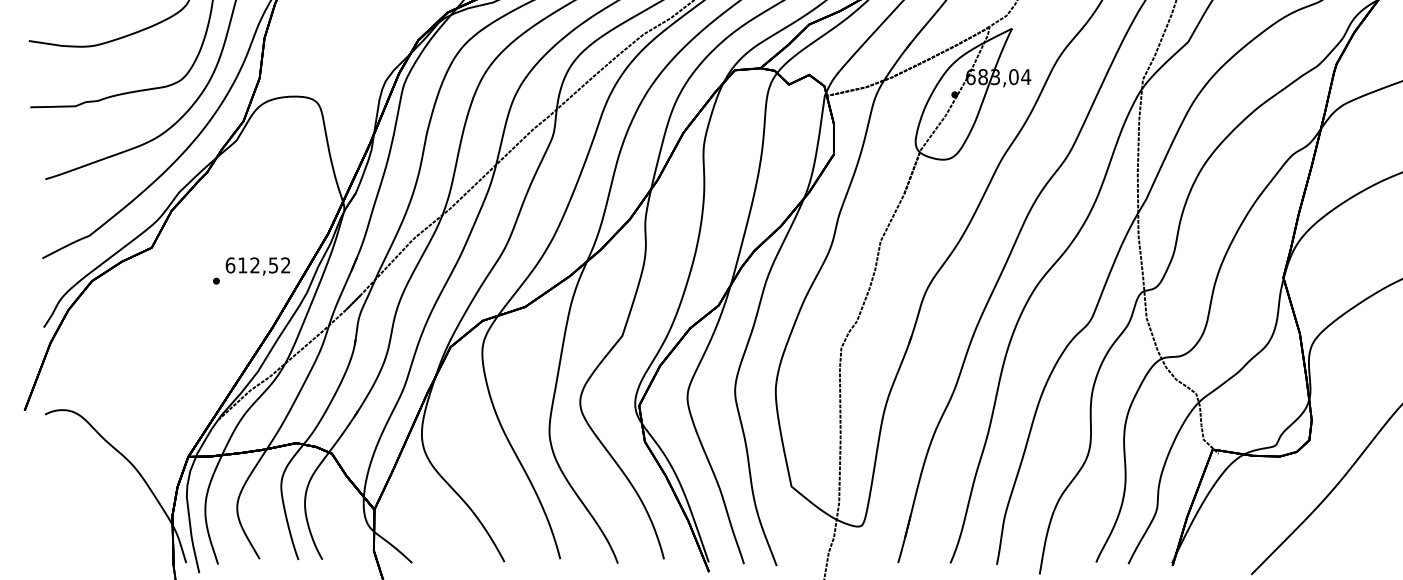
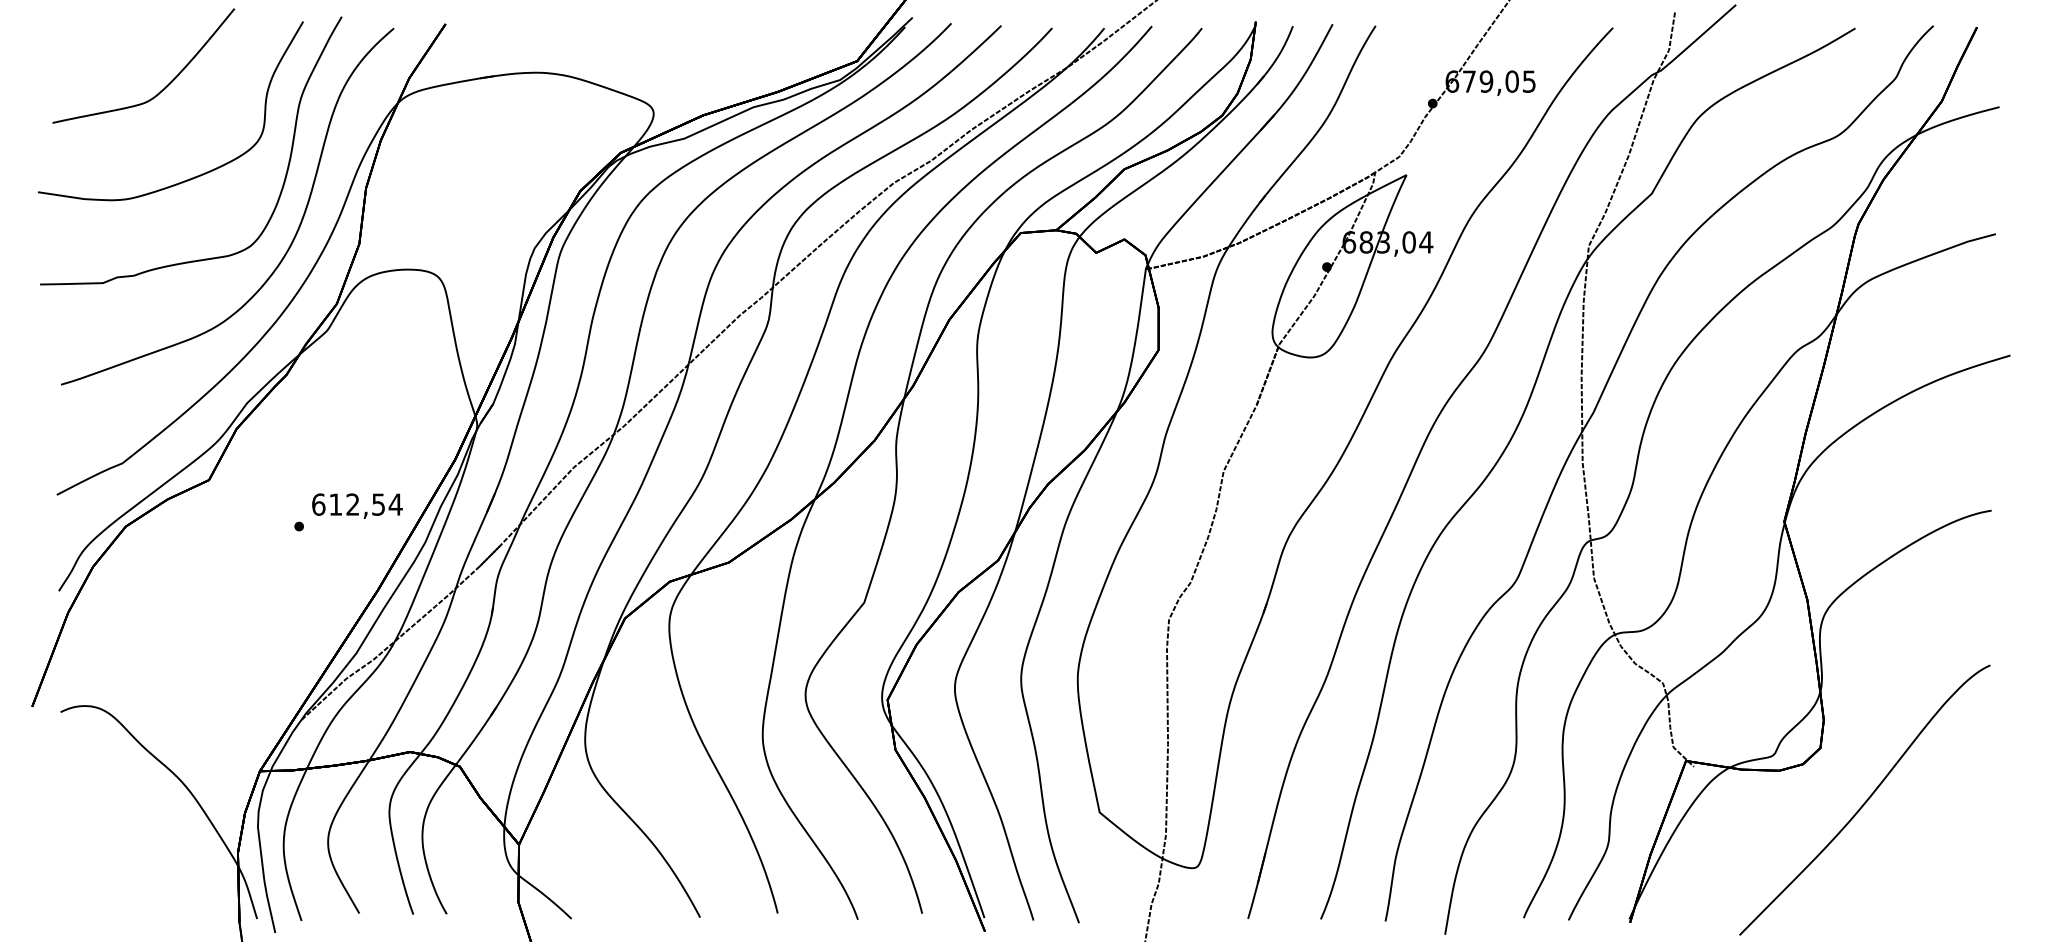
text: (285, 265) -> (395, 504), 612,52 -> 612,54

